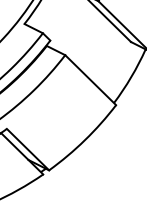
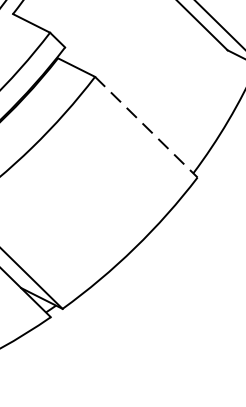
line: (90, 80) -> (145, 127), solid -> dashed

